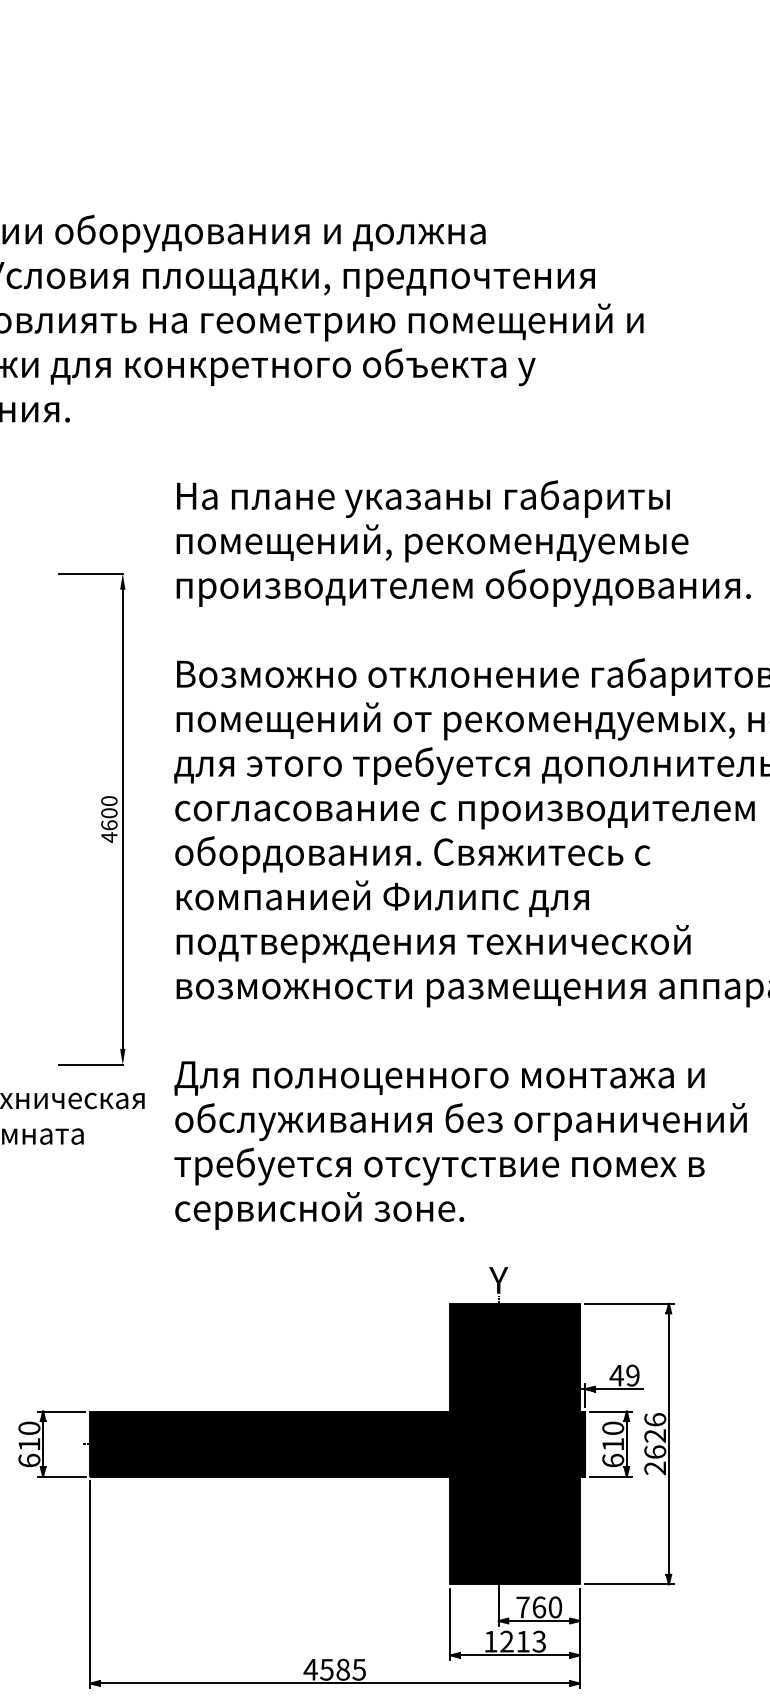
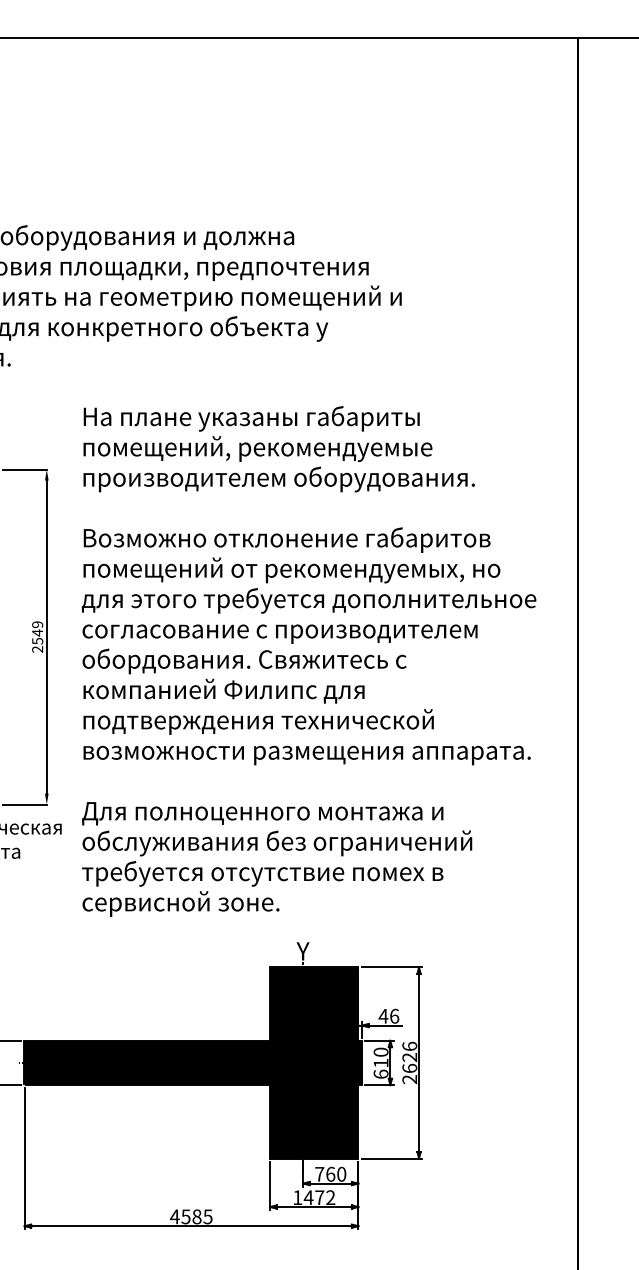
text: (109, 819) -> (37, 637), 4600 -> 2549
text: (632, 1374) -> (394, 1015), 49 -> 46
text: (522, 1641) -> (319, 1197), 1213 -> 1472

